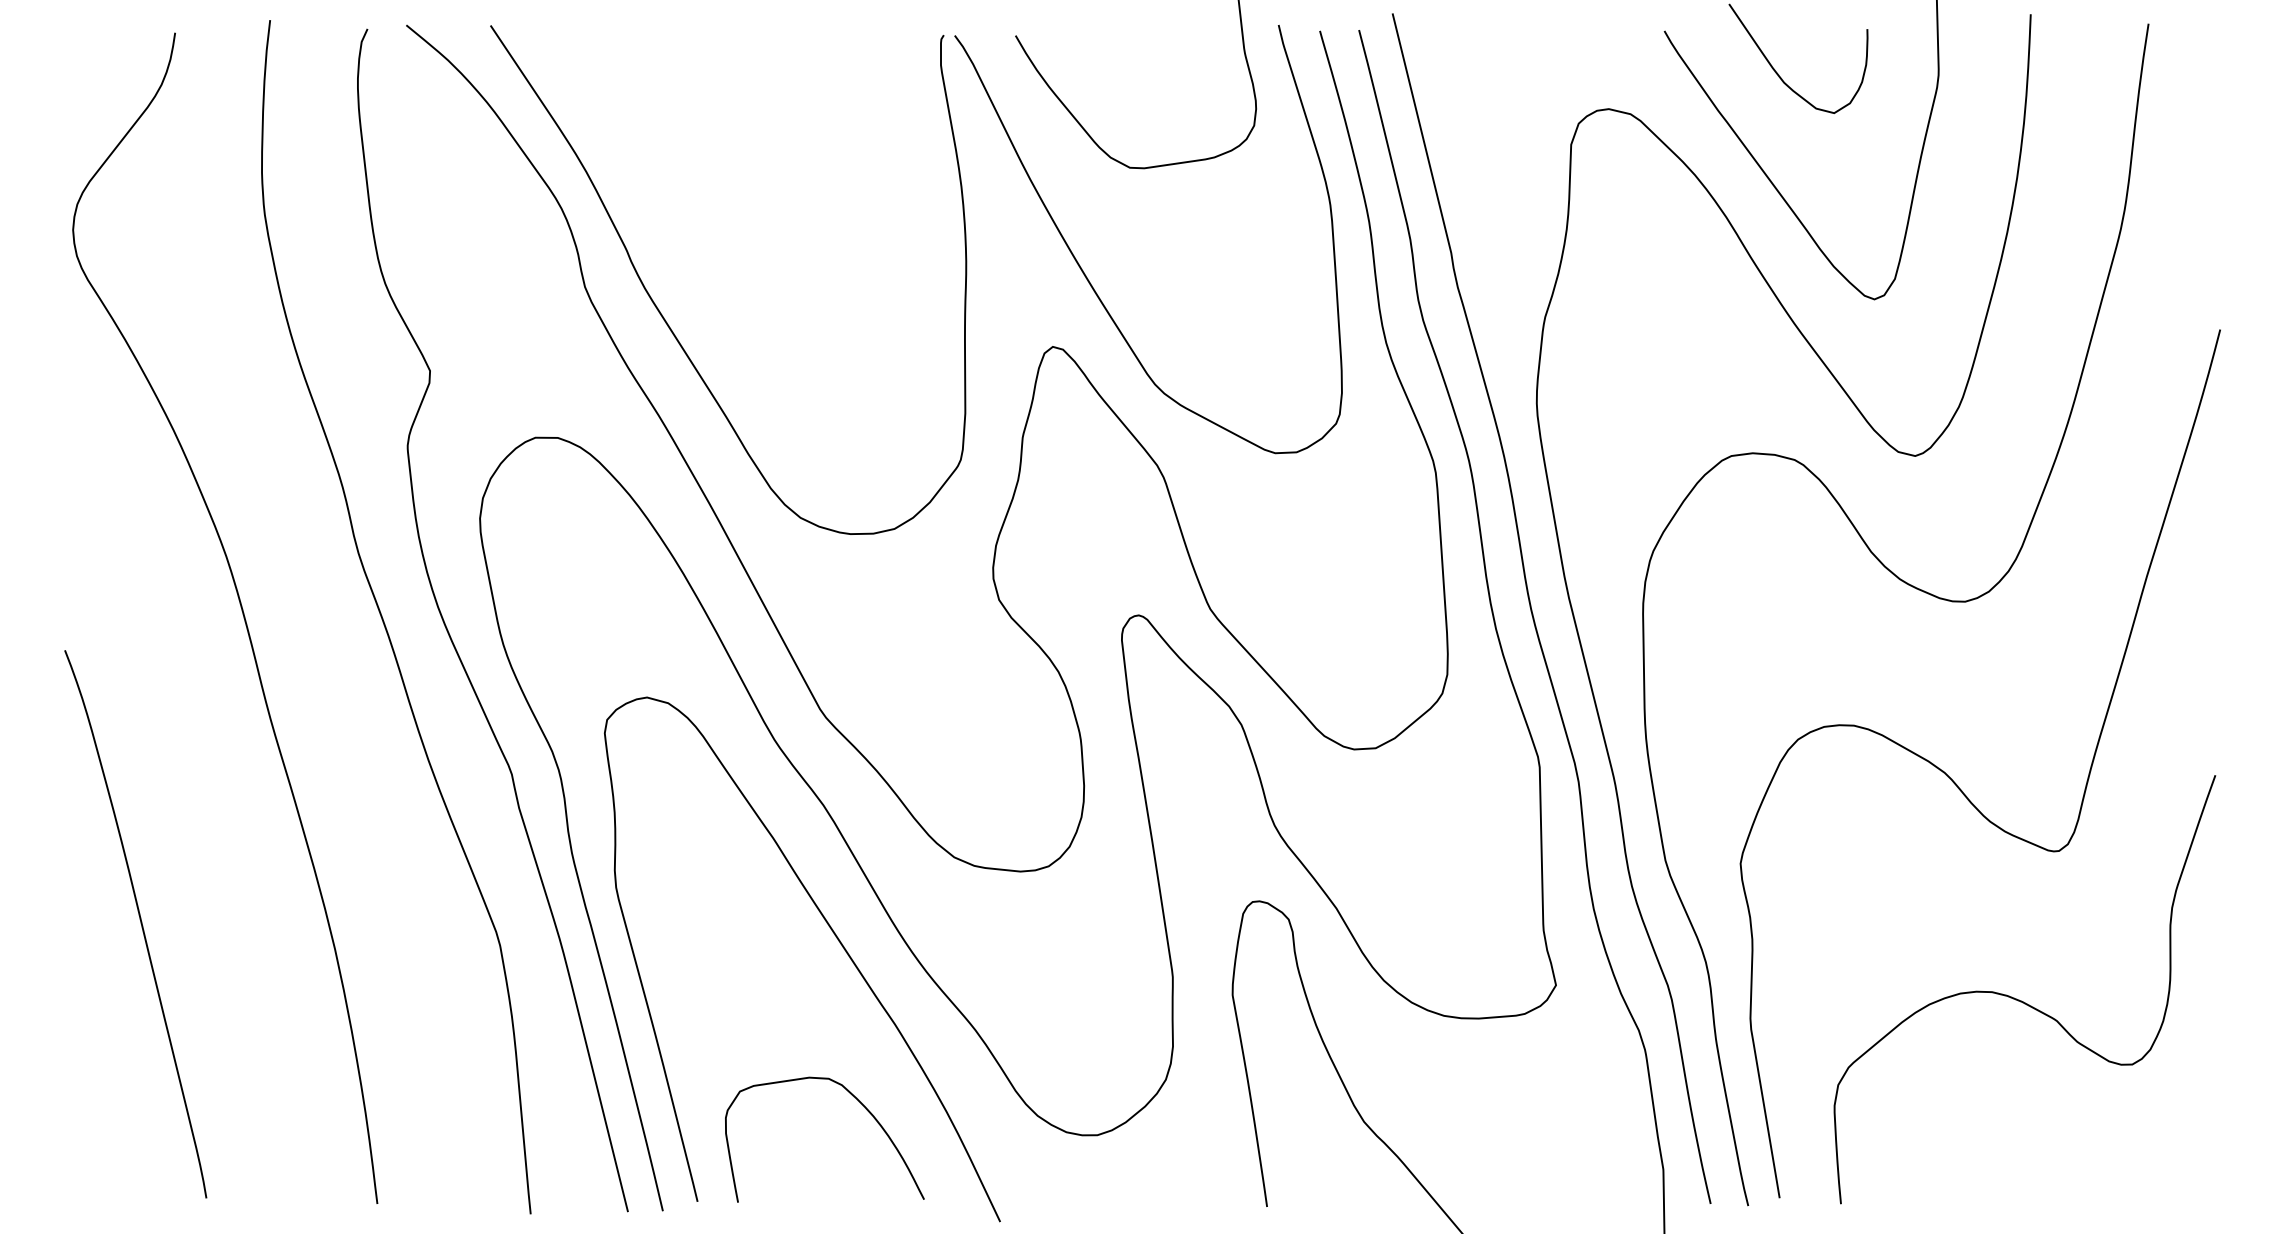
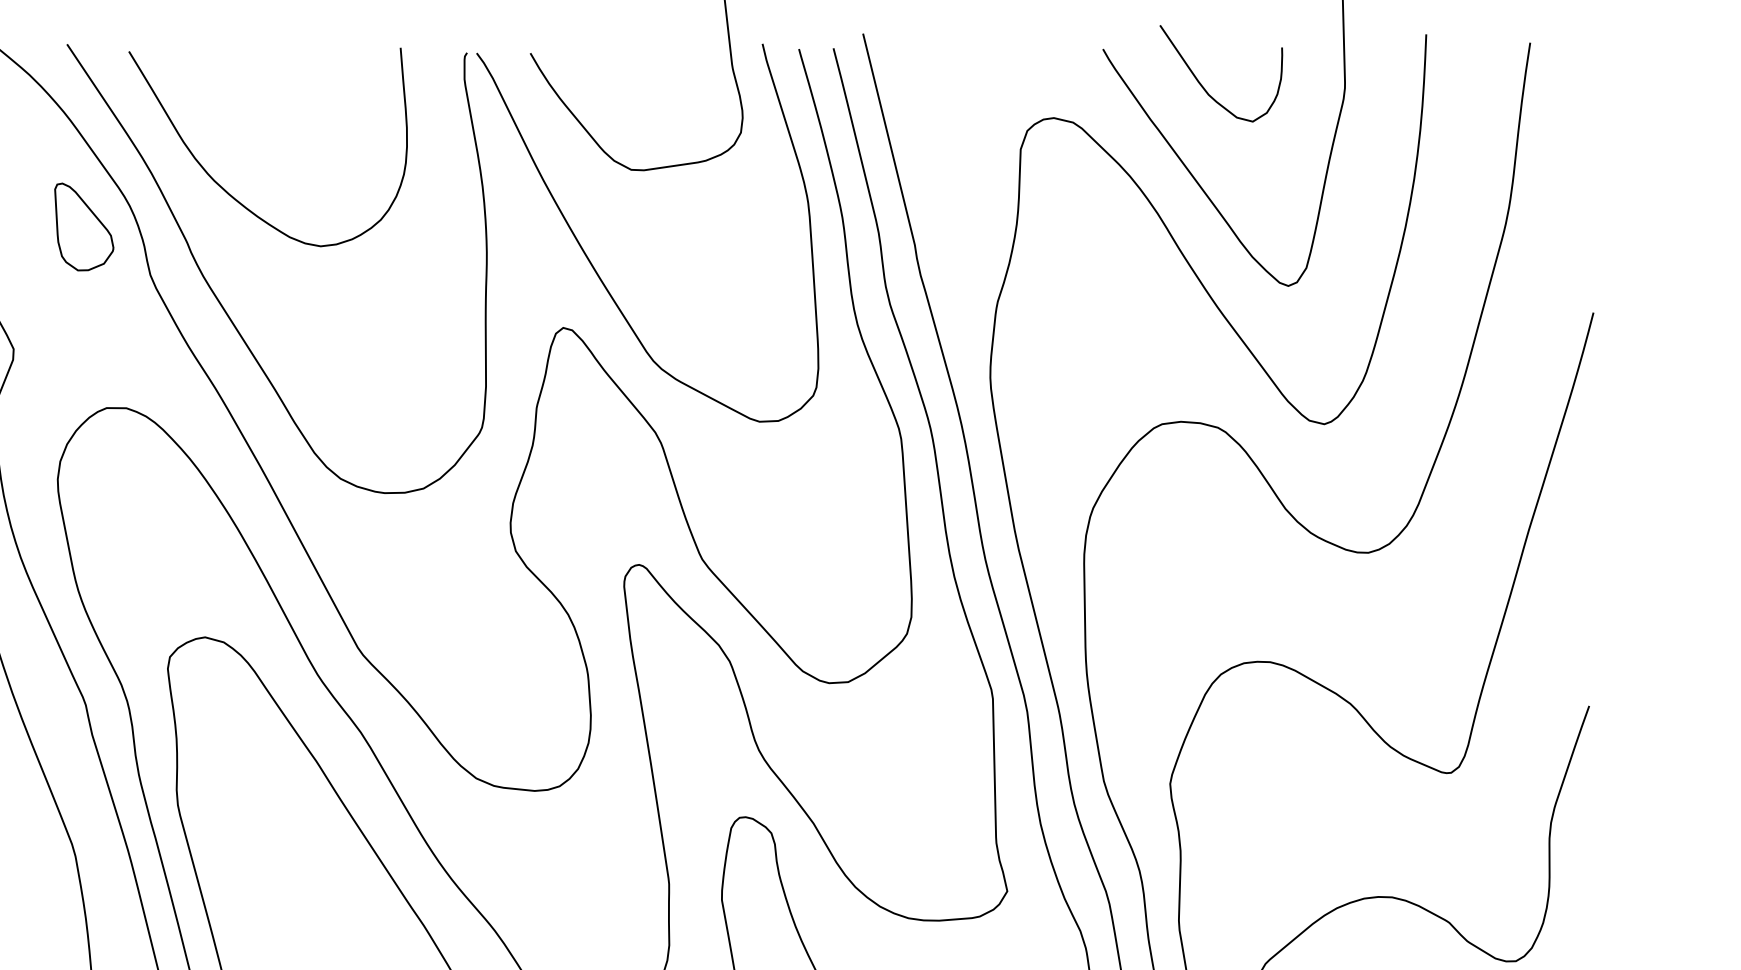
curve: (670, 190) -> (225, 189), added
part: (510, 232) -> (84, 226), added

